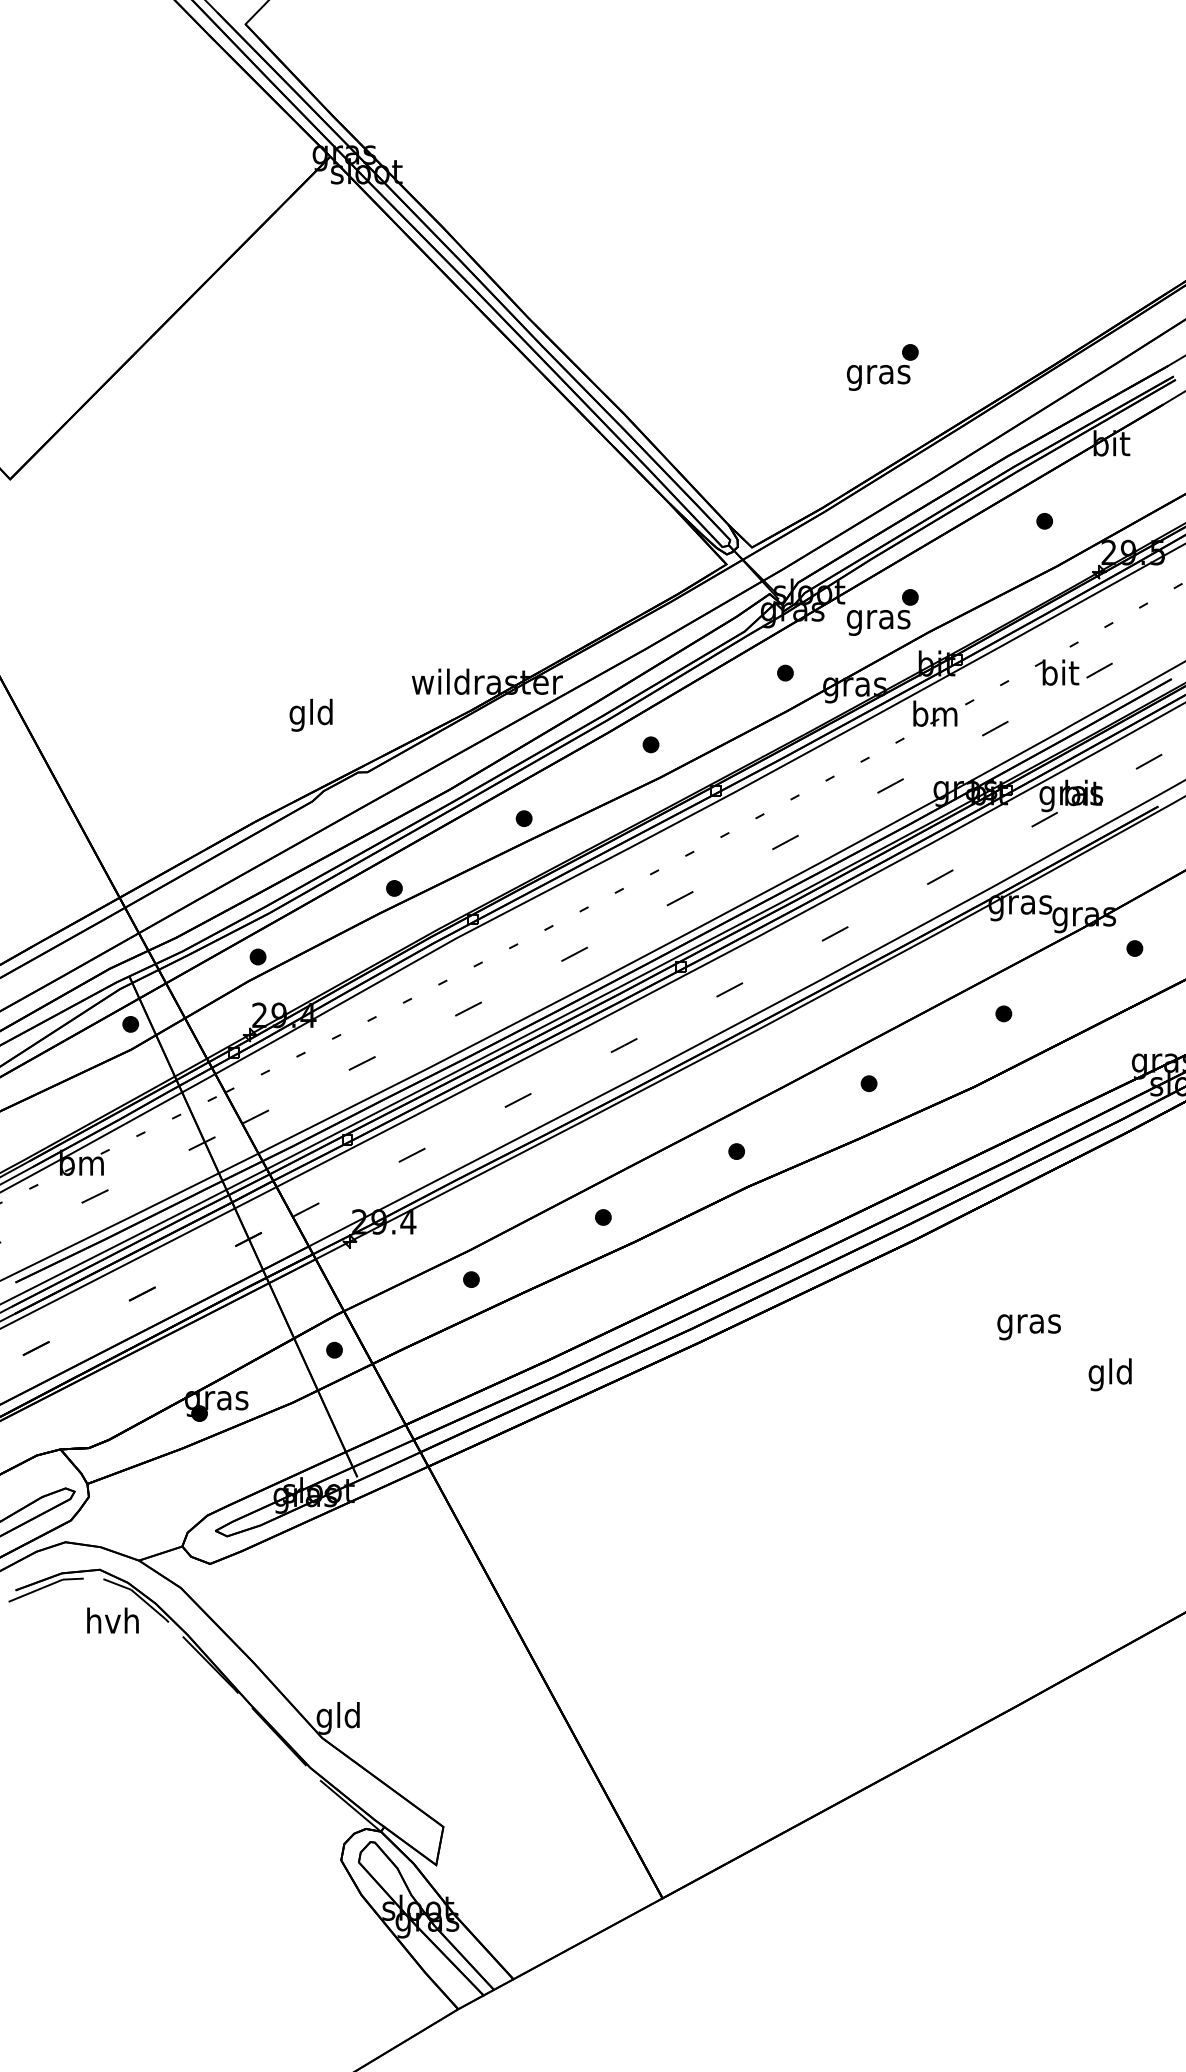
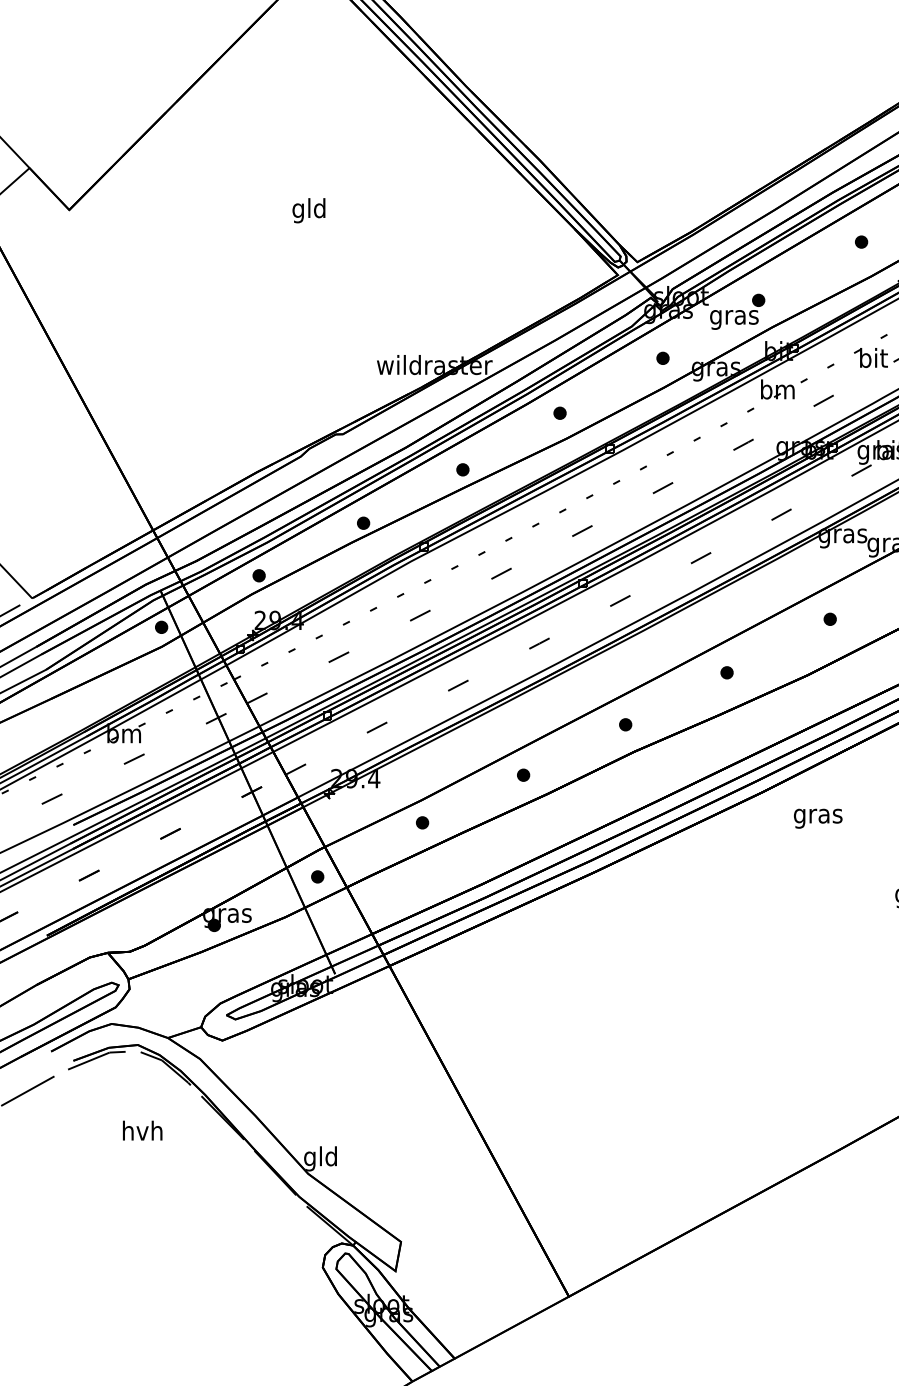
part: (882, 367) -> (737, 124), removed
text: (310, 714) -> (308, 210), moved
text: (1028, 1327) -> (817, 818), moved
text: (112, 1620) -> (142, 1130), moved

